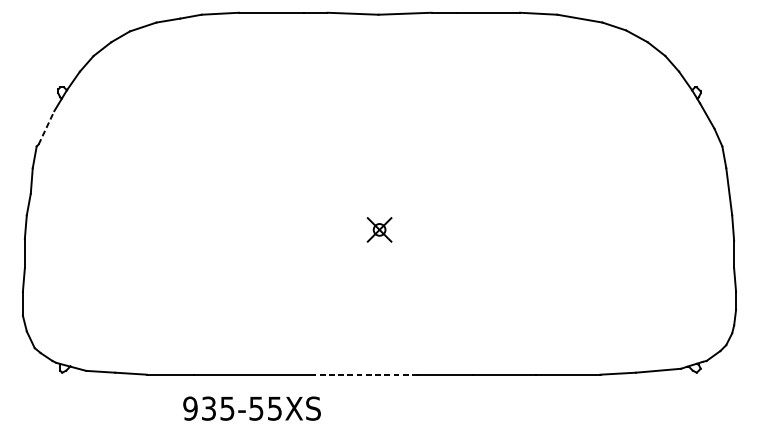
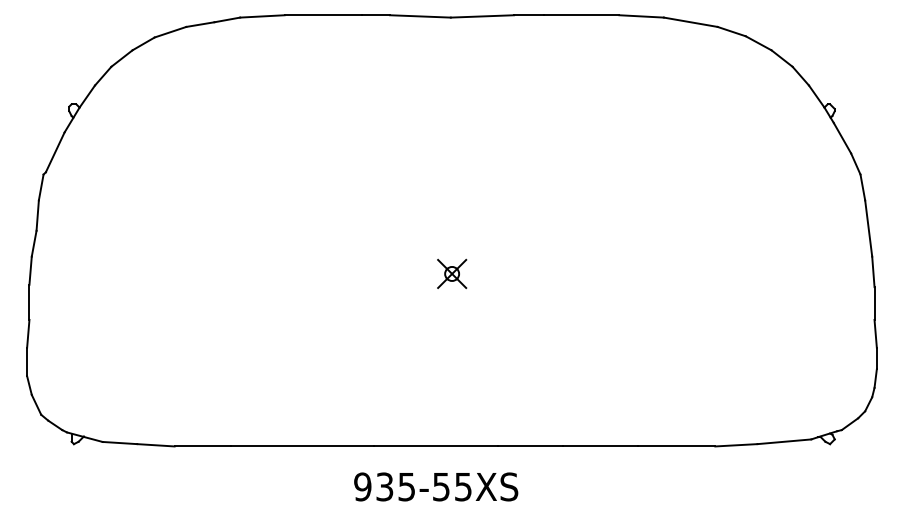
line: (46, 127) -> (55, 151), dashed -> solid
line: (366, 374) -> (436, 446), dashed -> solid
text: (252, 408) -> (436, 486), moved

